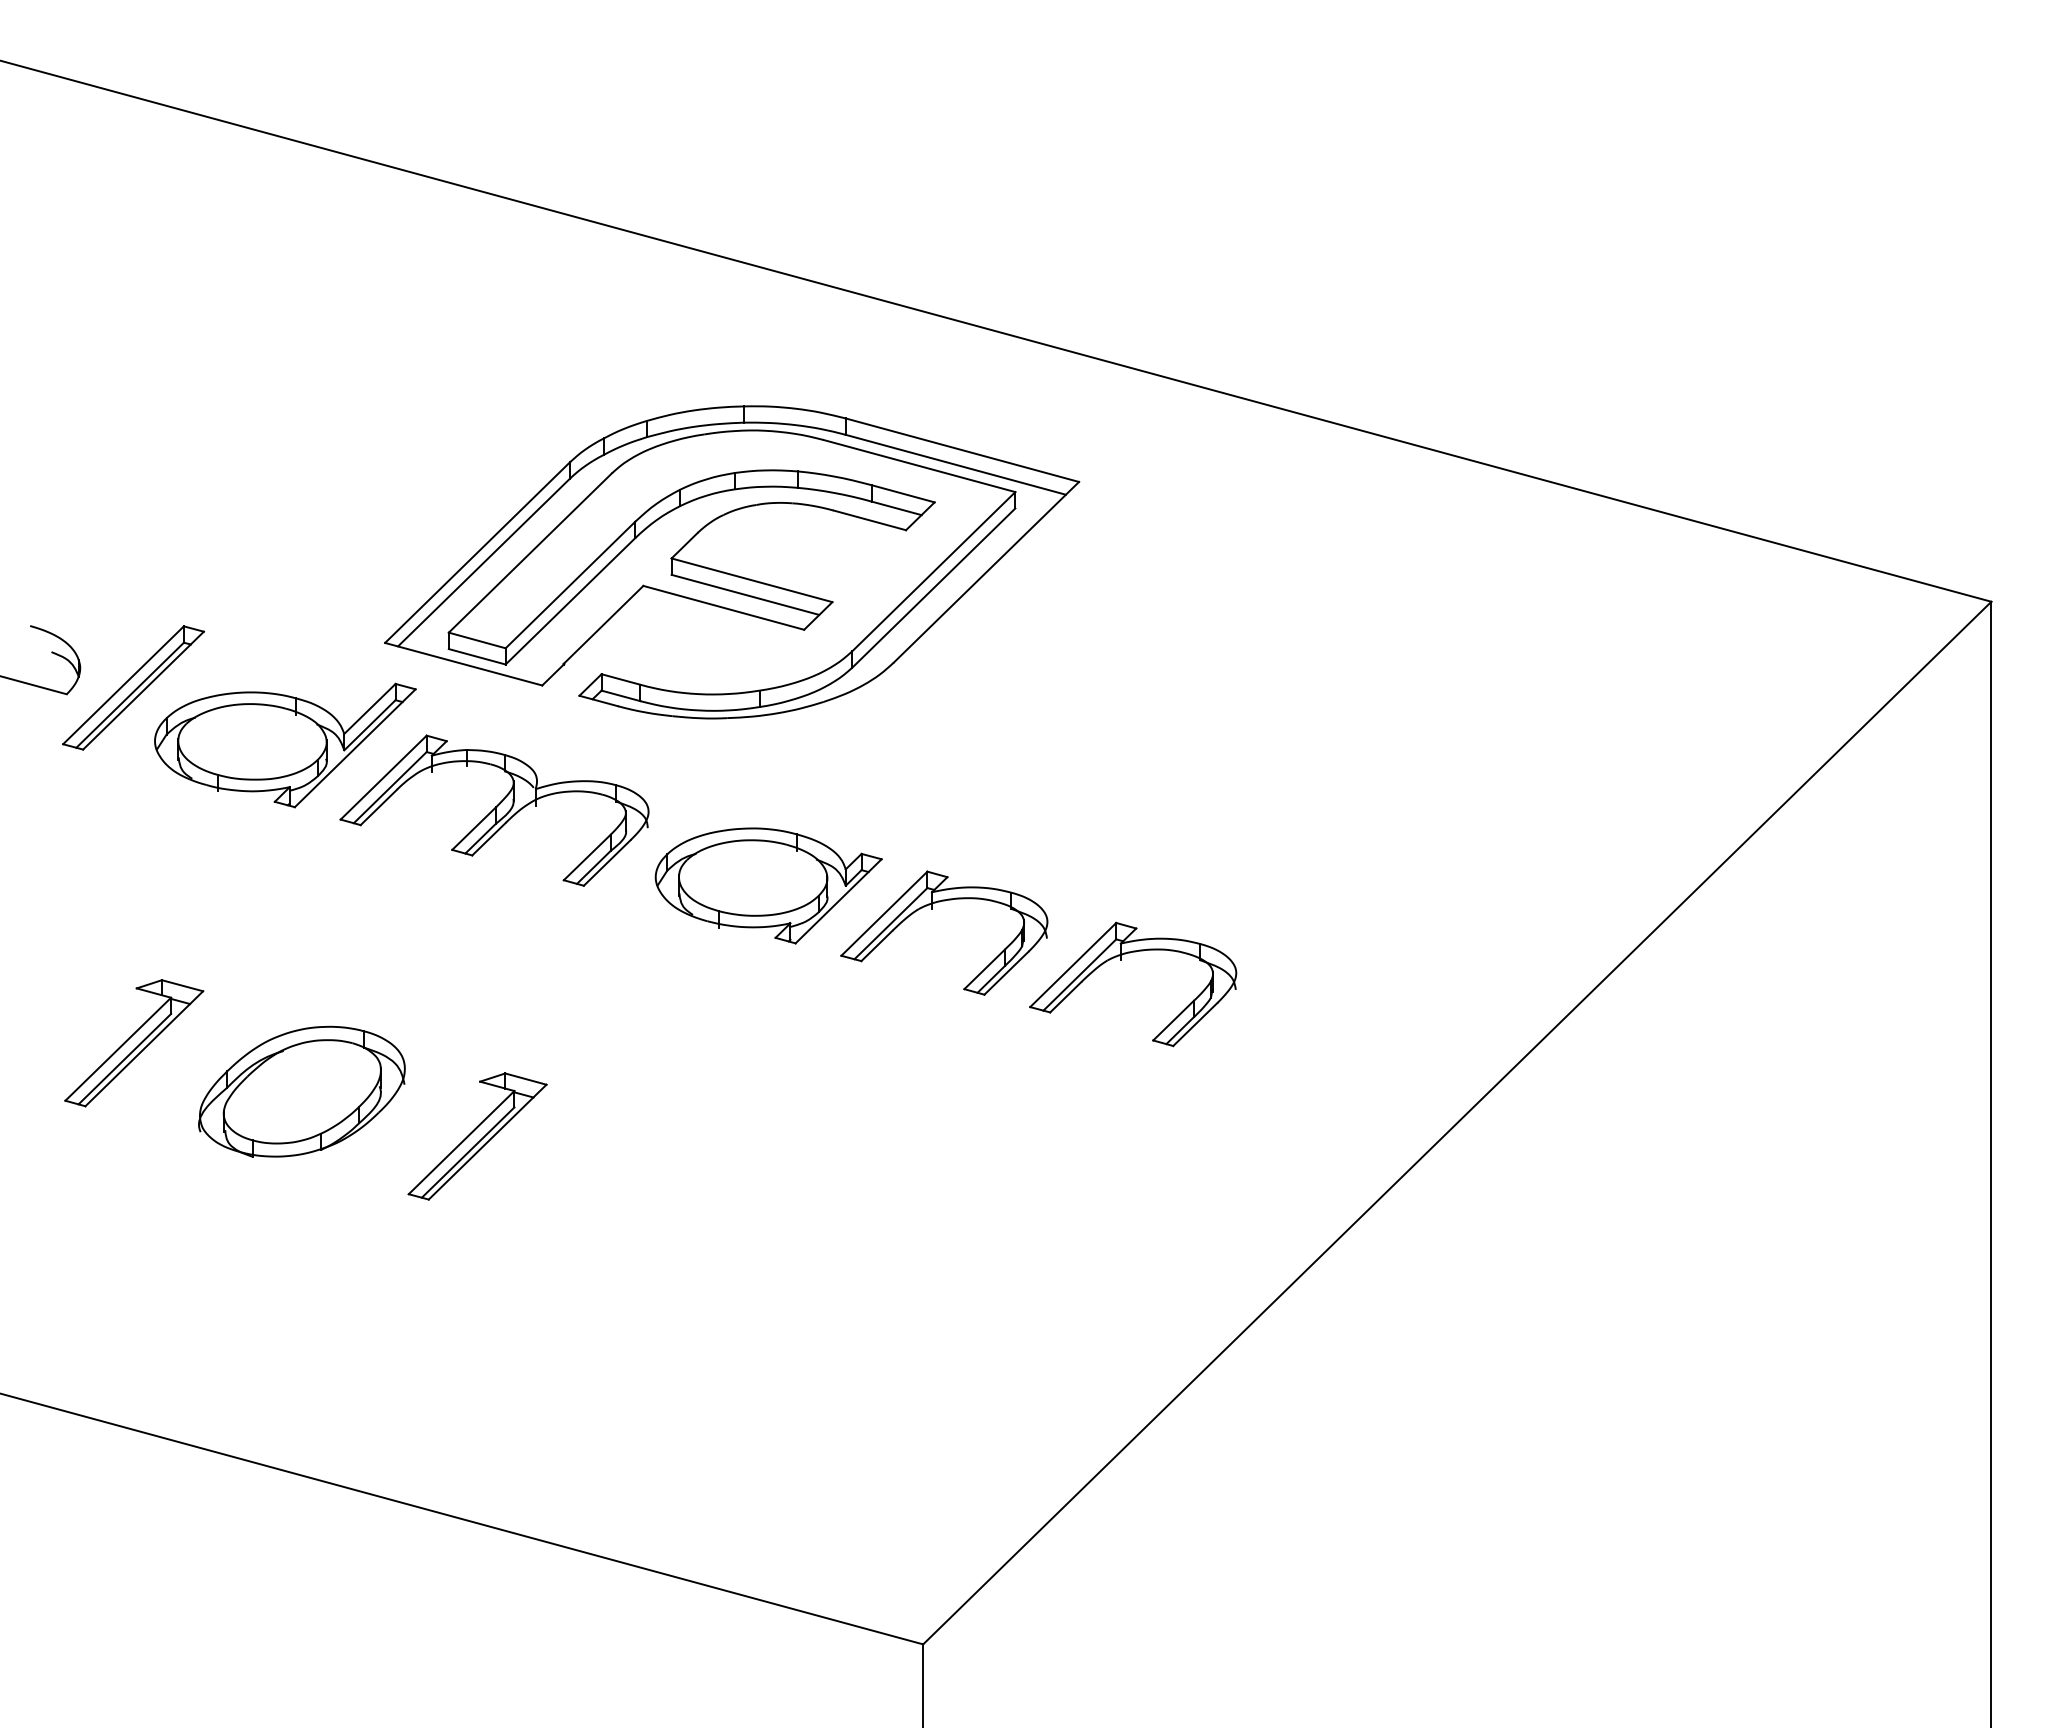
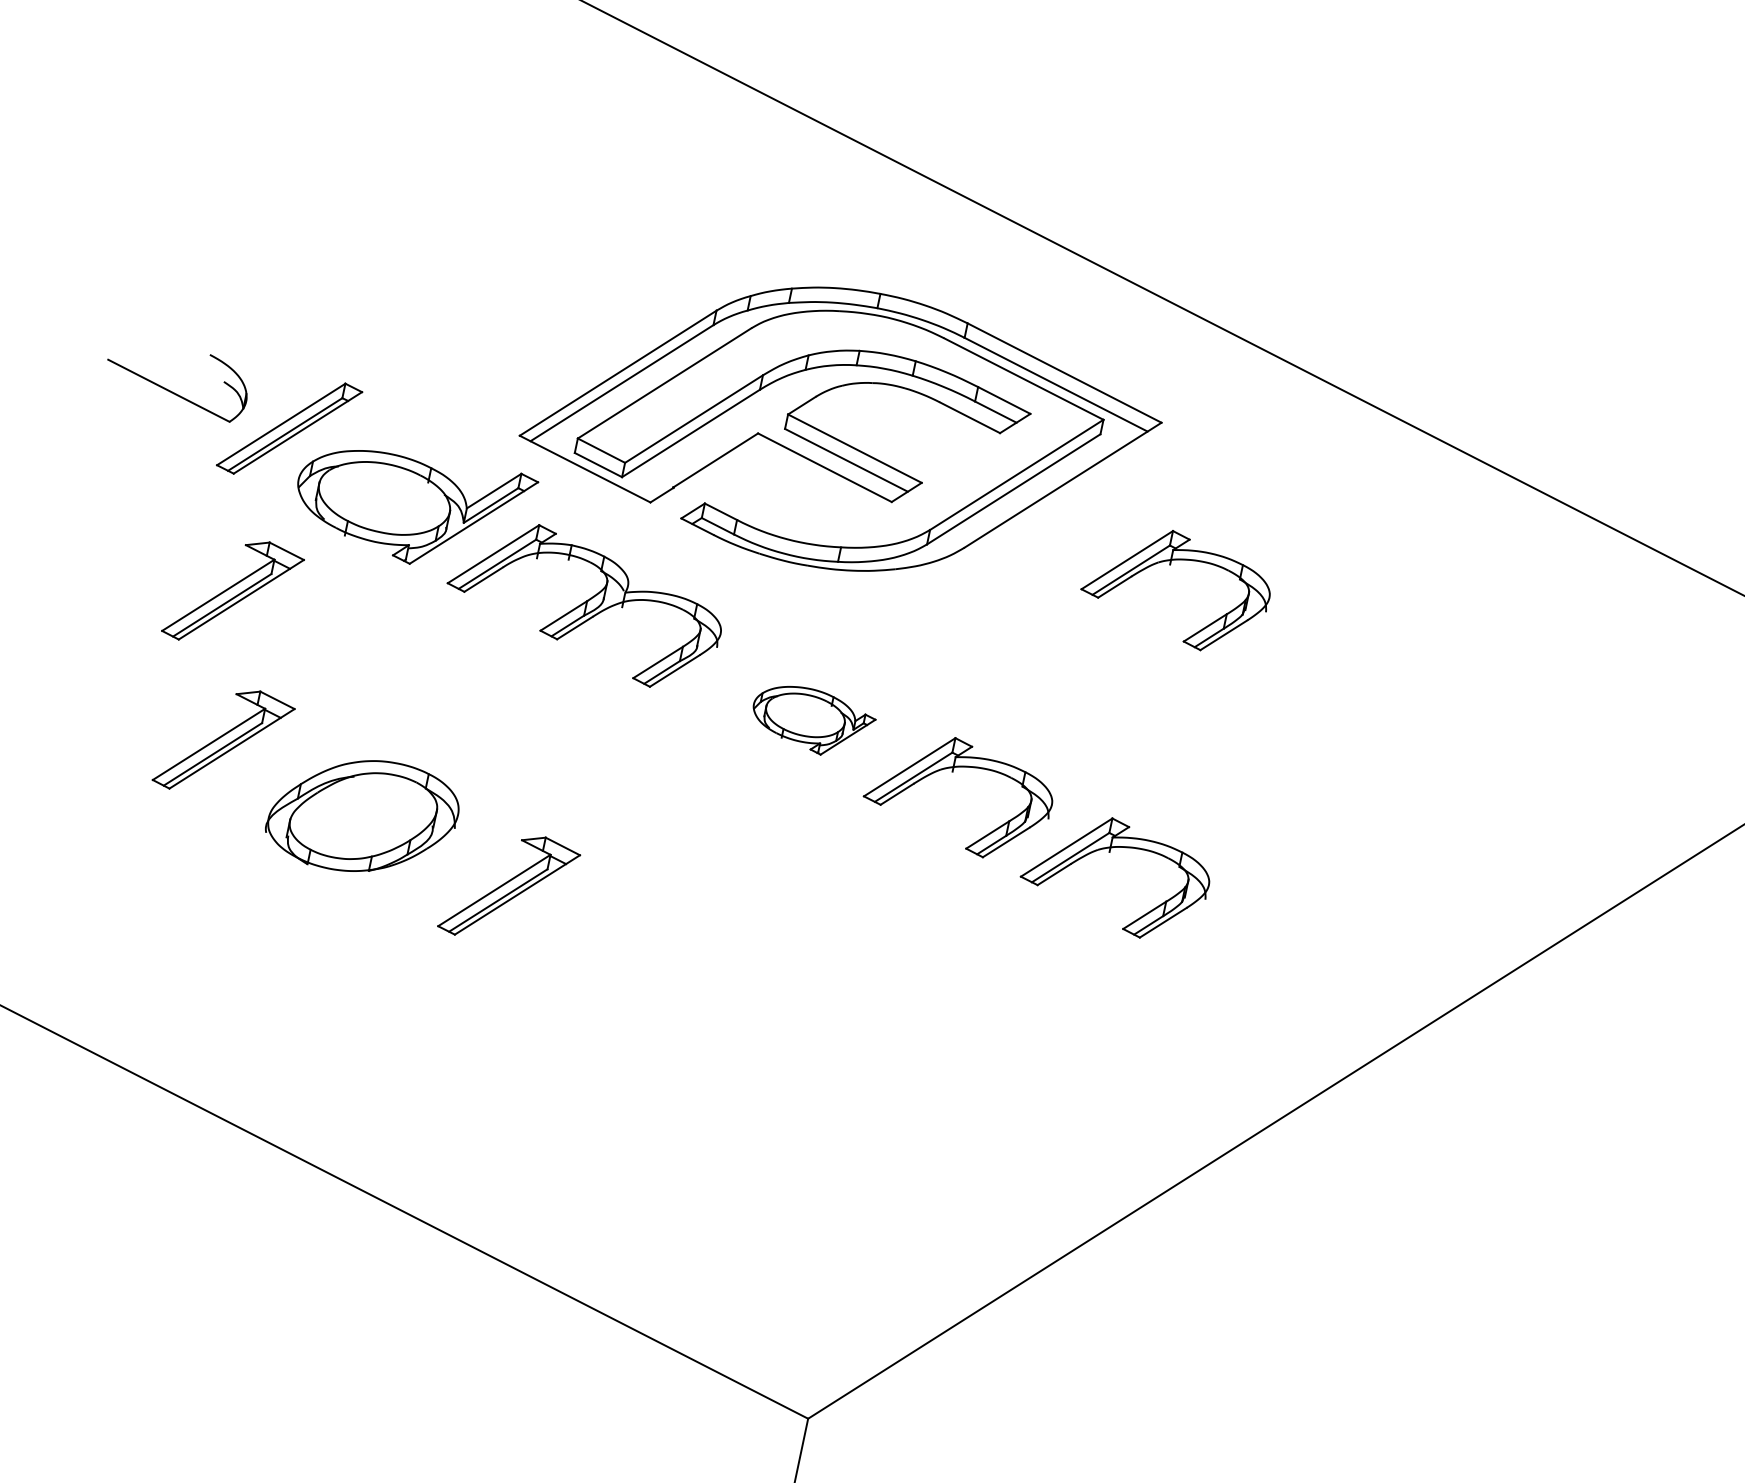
part: (1121, 634) -> (1170, 565), added
part: (110, 879) -> (233, 593), added
part: (768, 885) -> (812, 720), size x0.6

